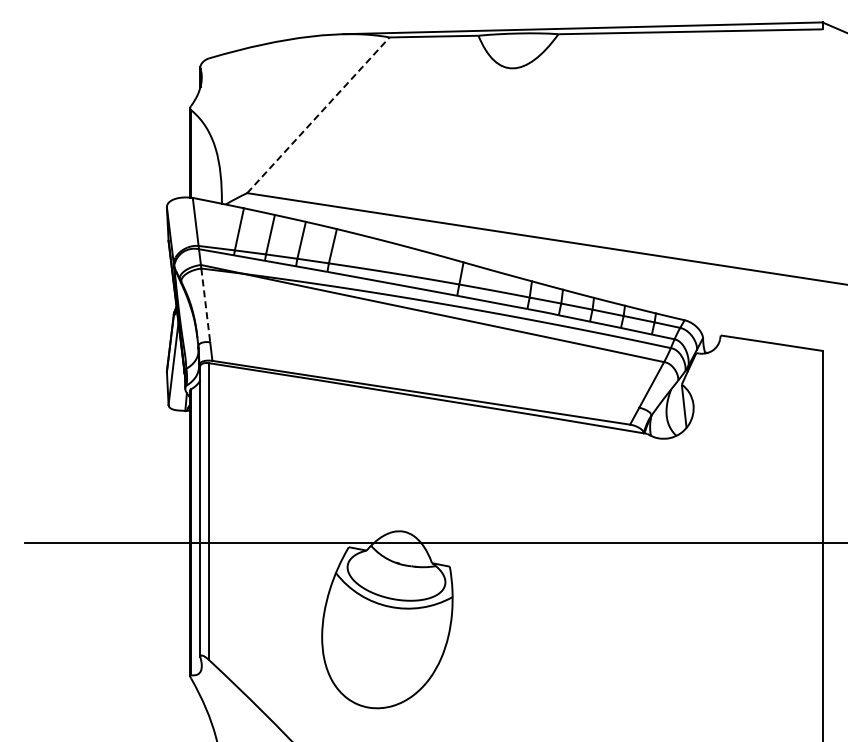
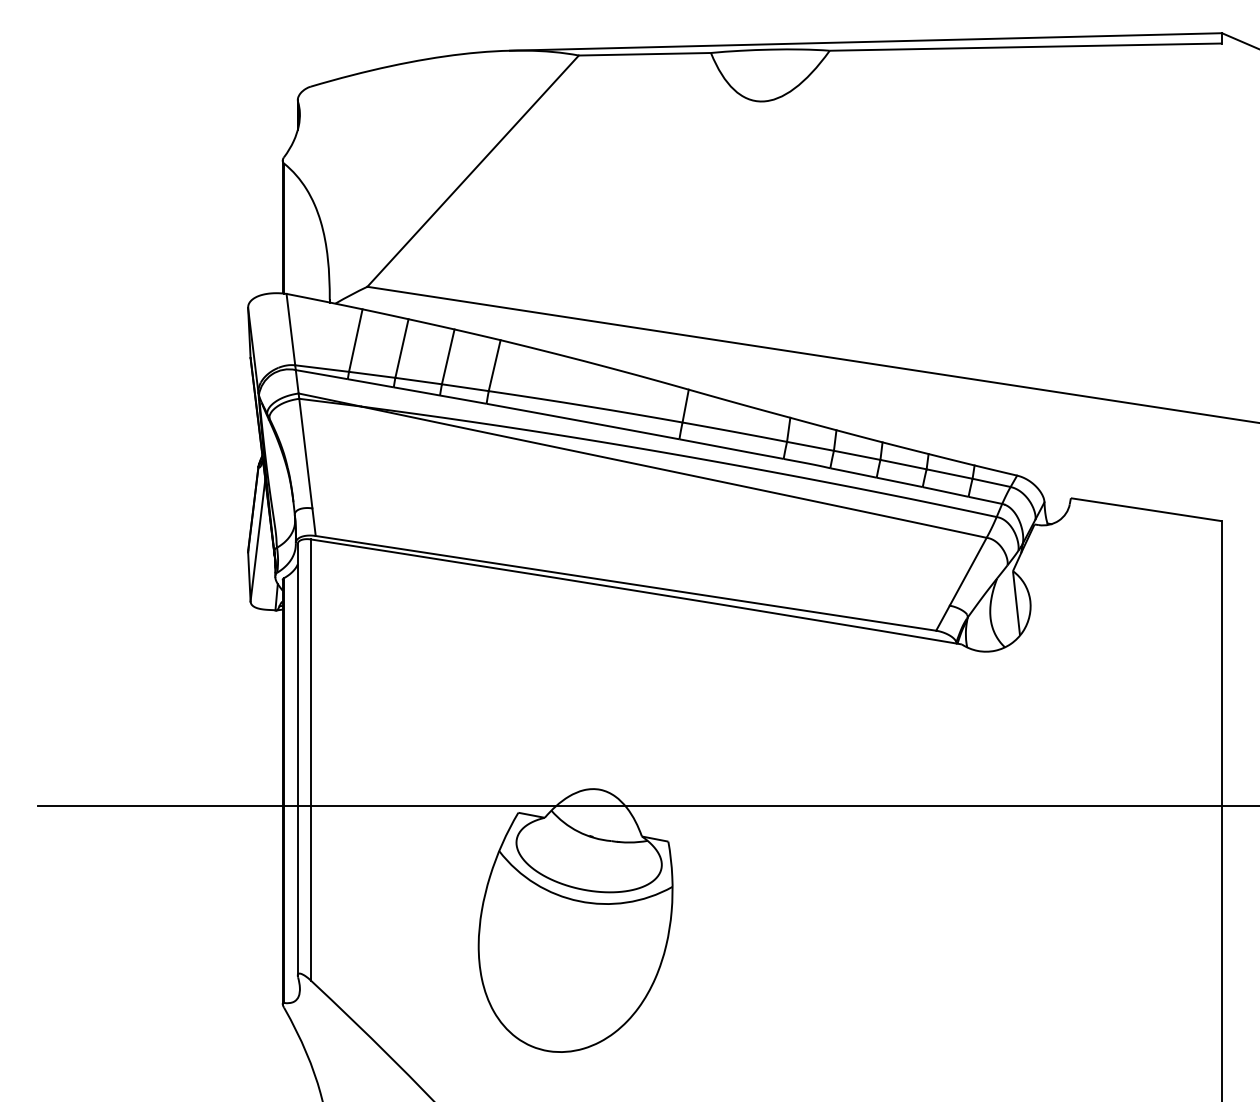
line: (318, 114) -> (473, 169), dashed -> solid
line: (205, 305) -> (305, 453), dashed -> solid

